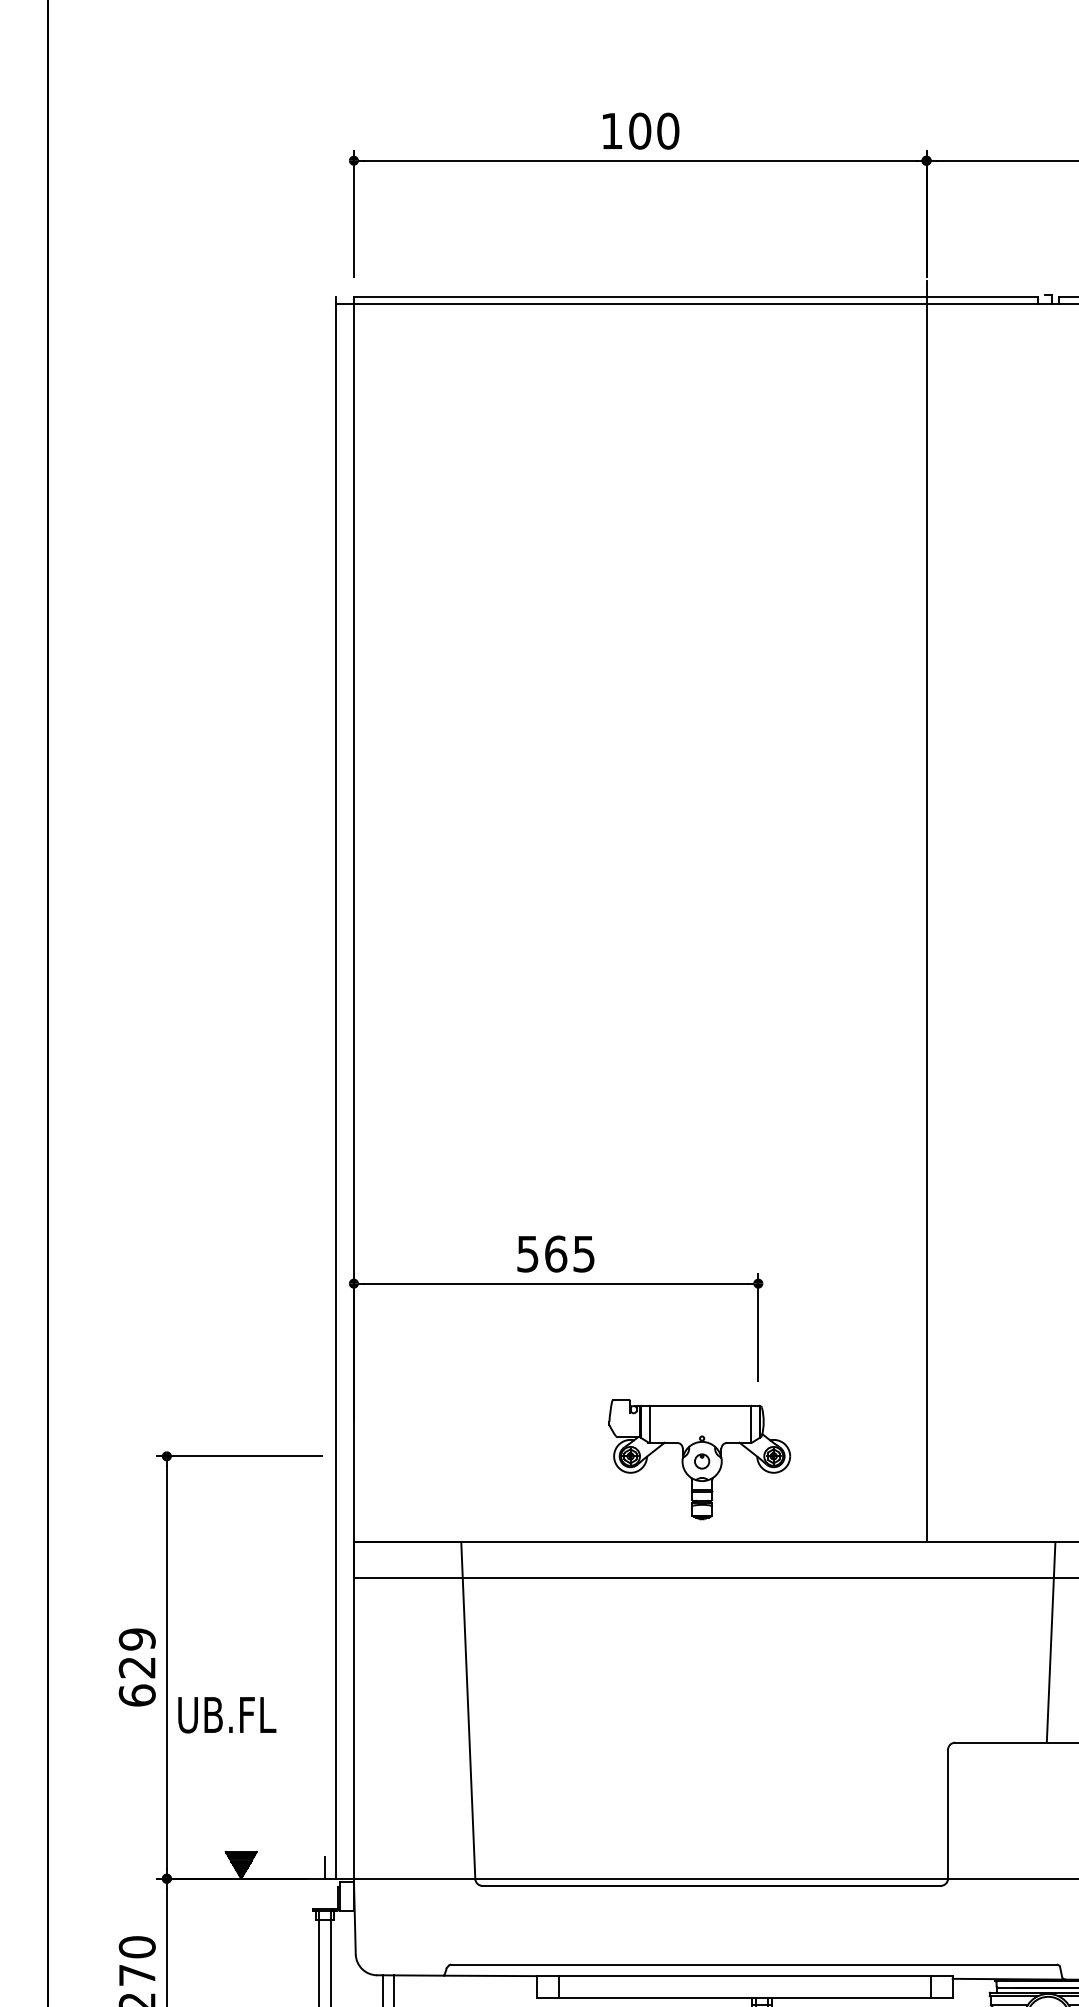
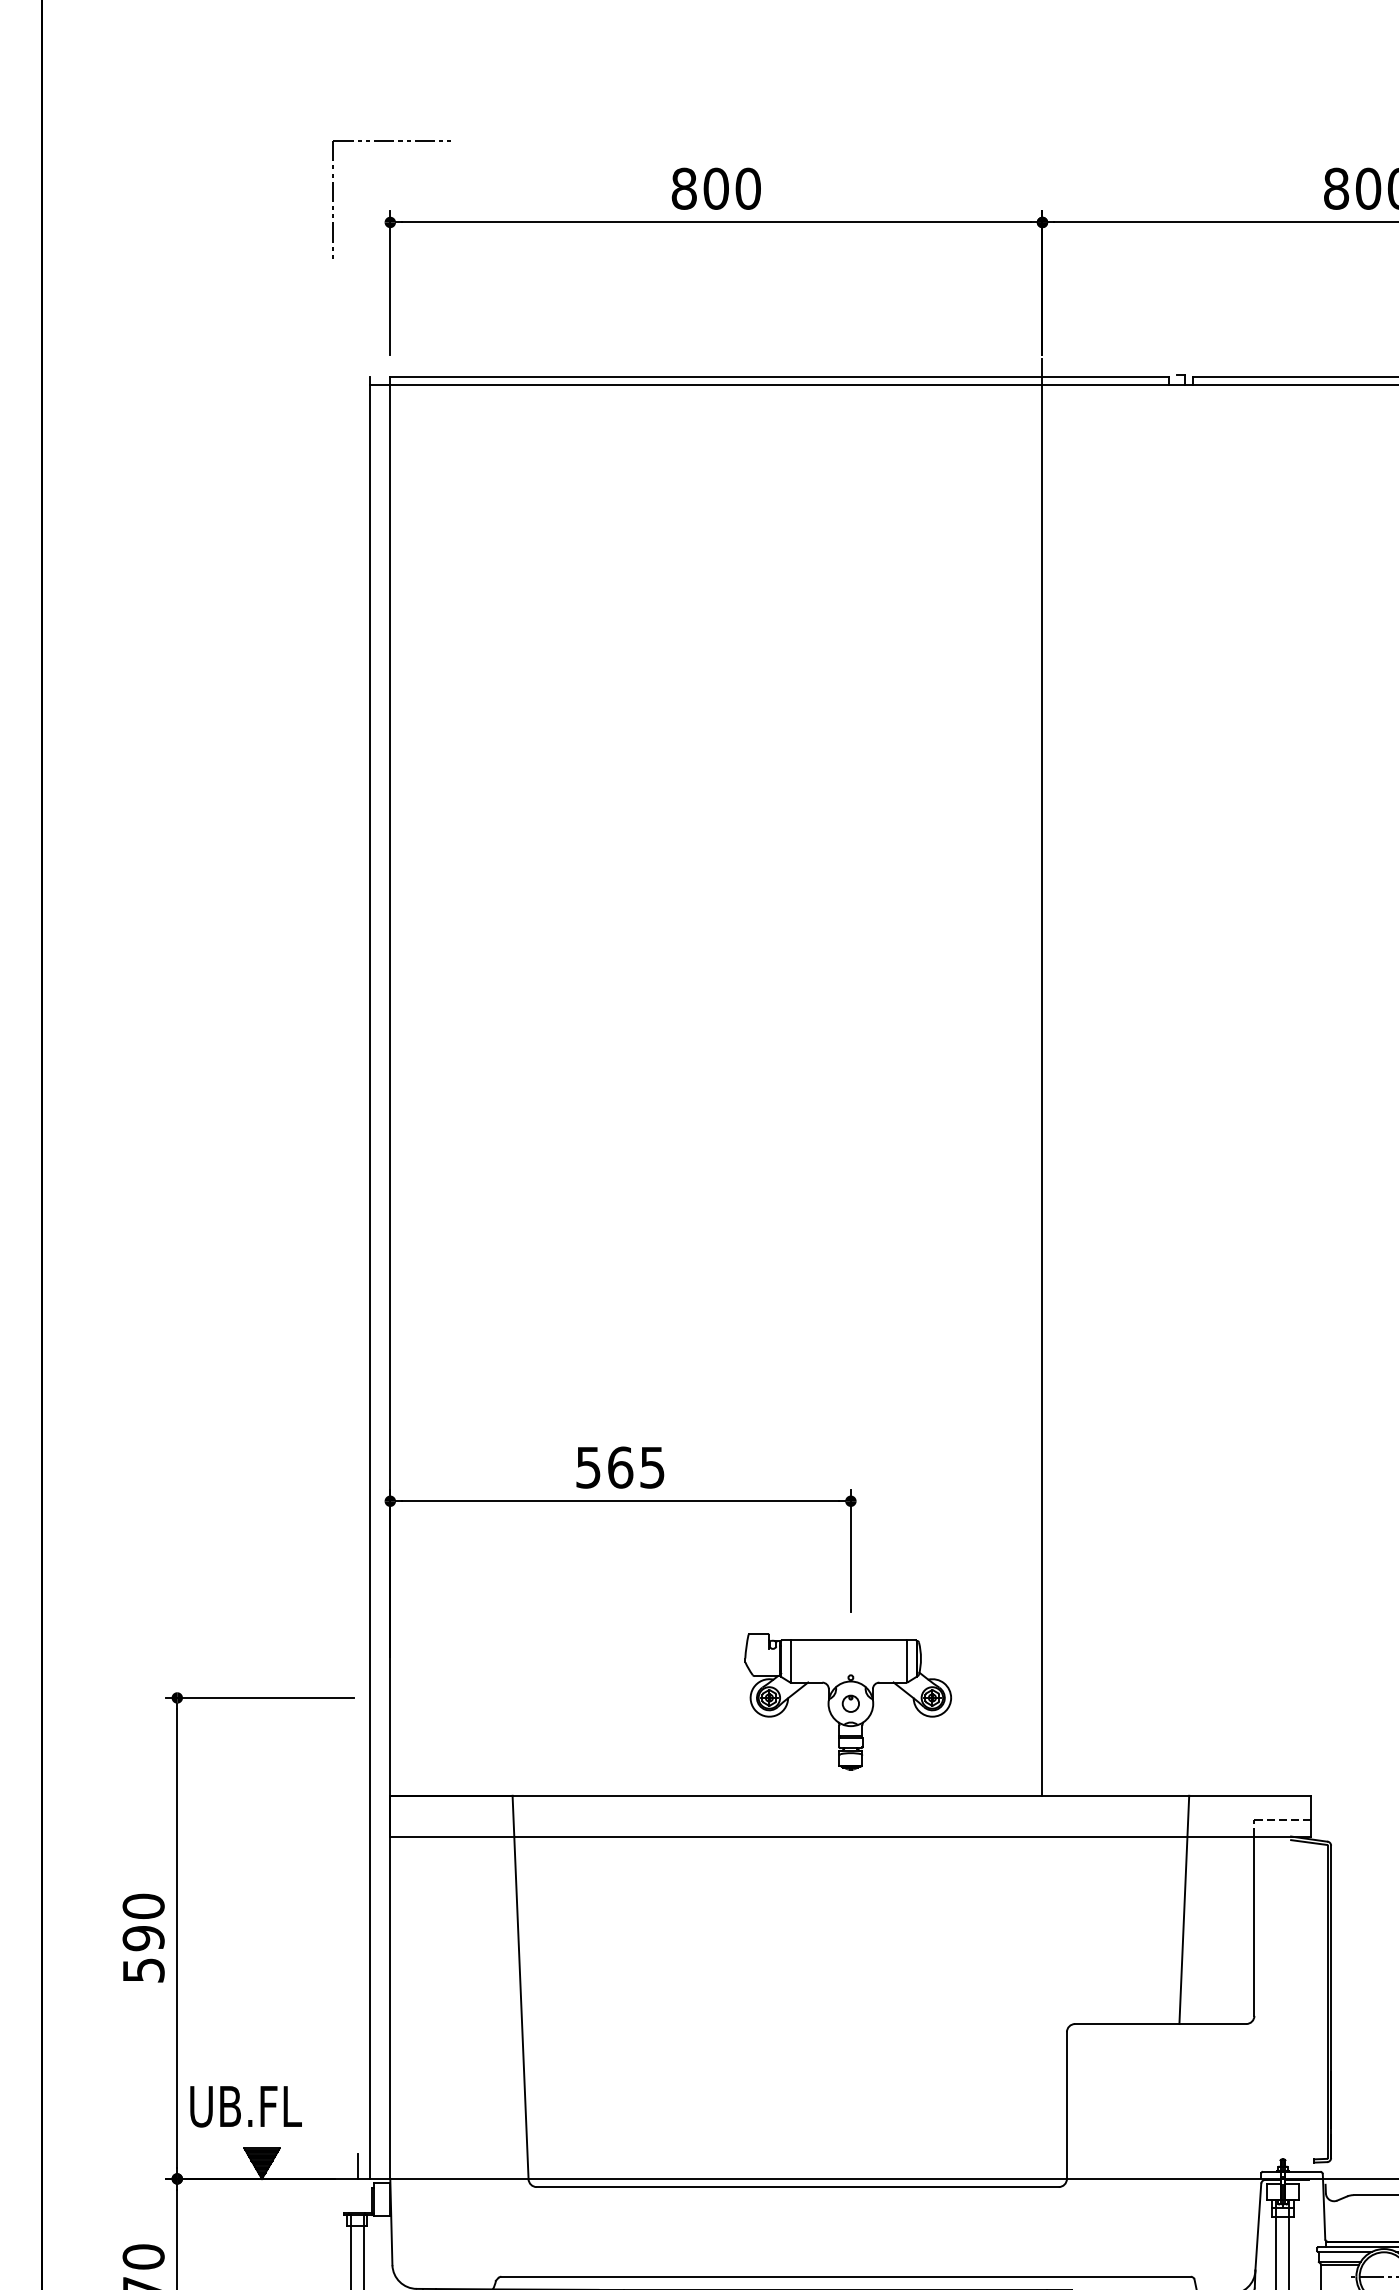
part: (354, 89) -> (391, 141), added
text: (611, 130) -> (683, 188), 100 -> 800
part: (699, 1459) -> (847, 1701), moved
text: (137, 1666) -> (143, 1937), 629 -> 590
text: (226, 1714) -> (245, 2106), moved

